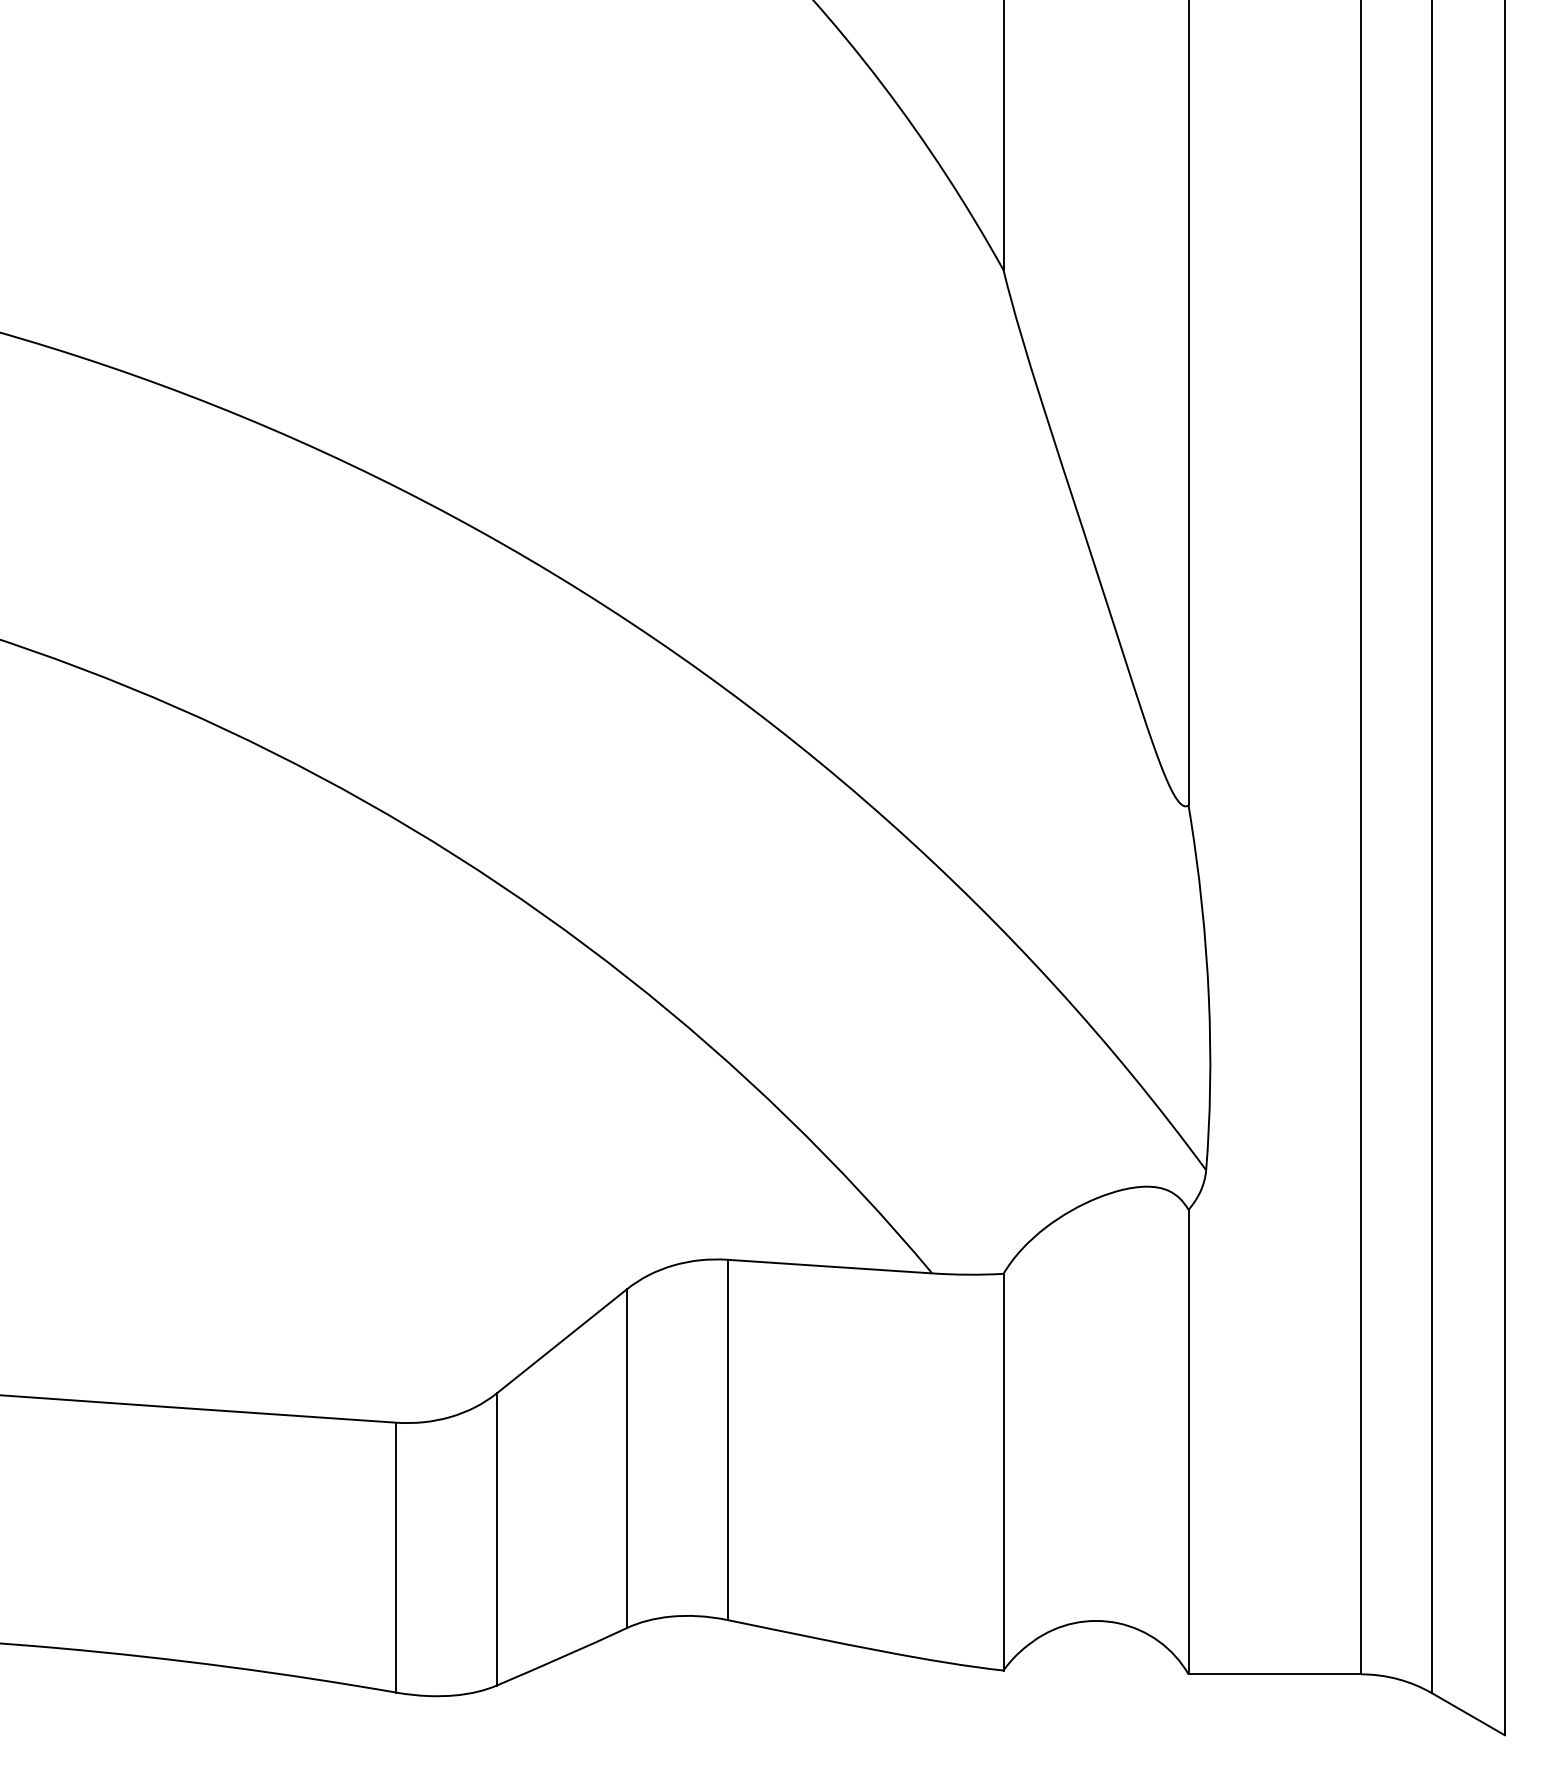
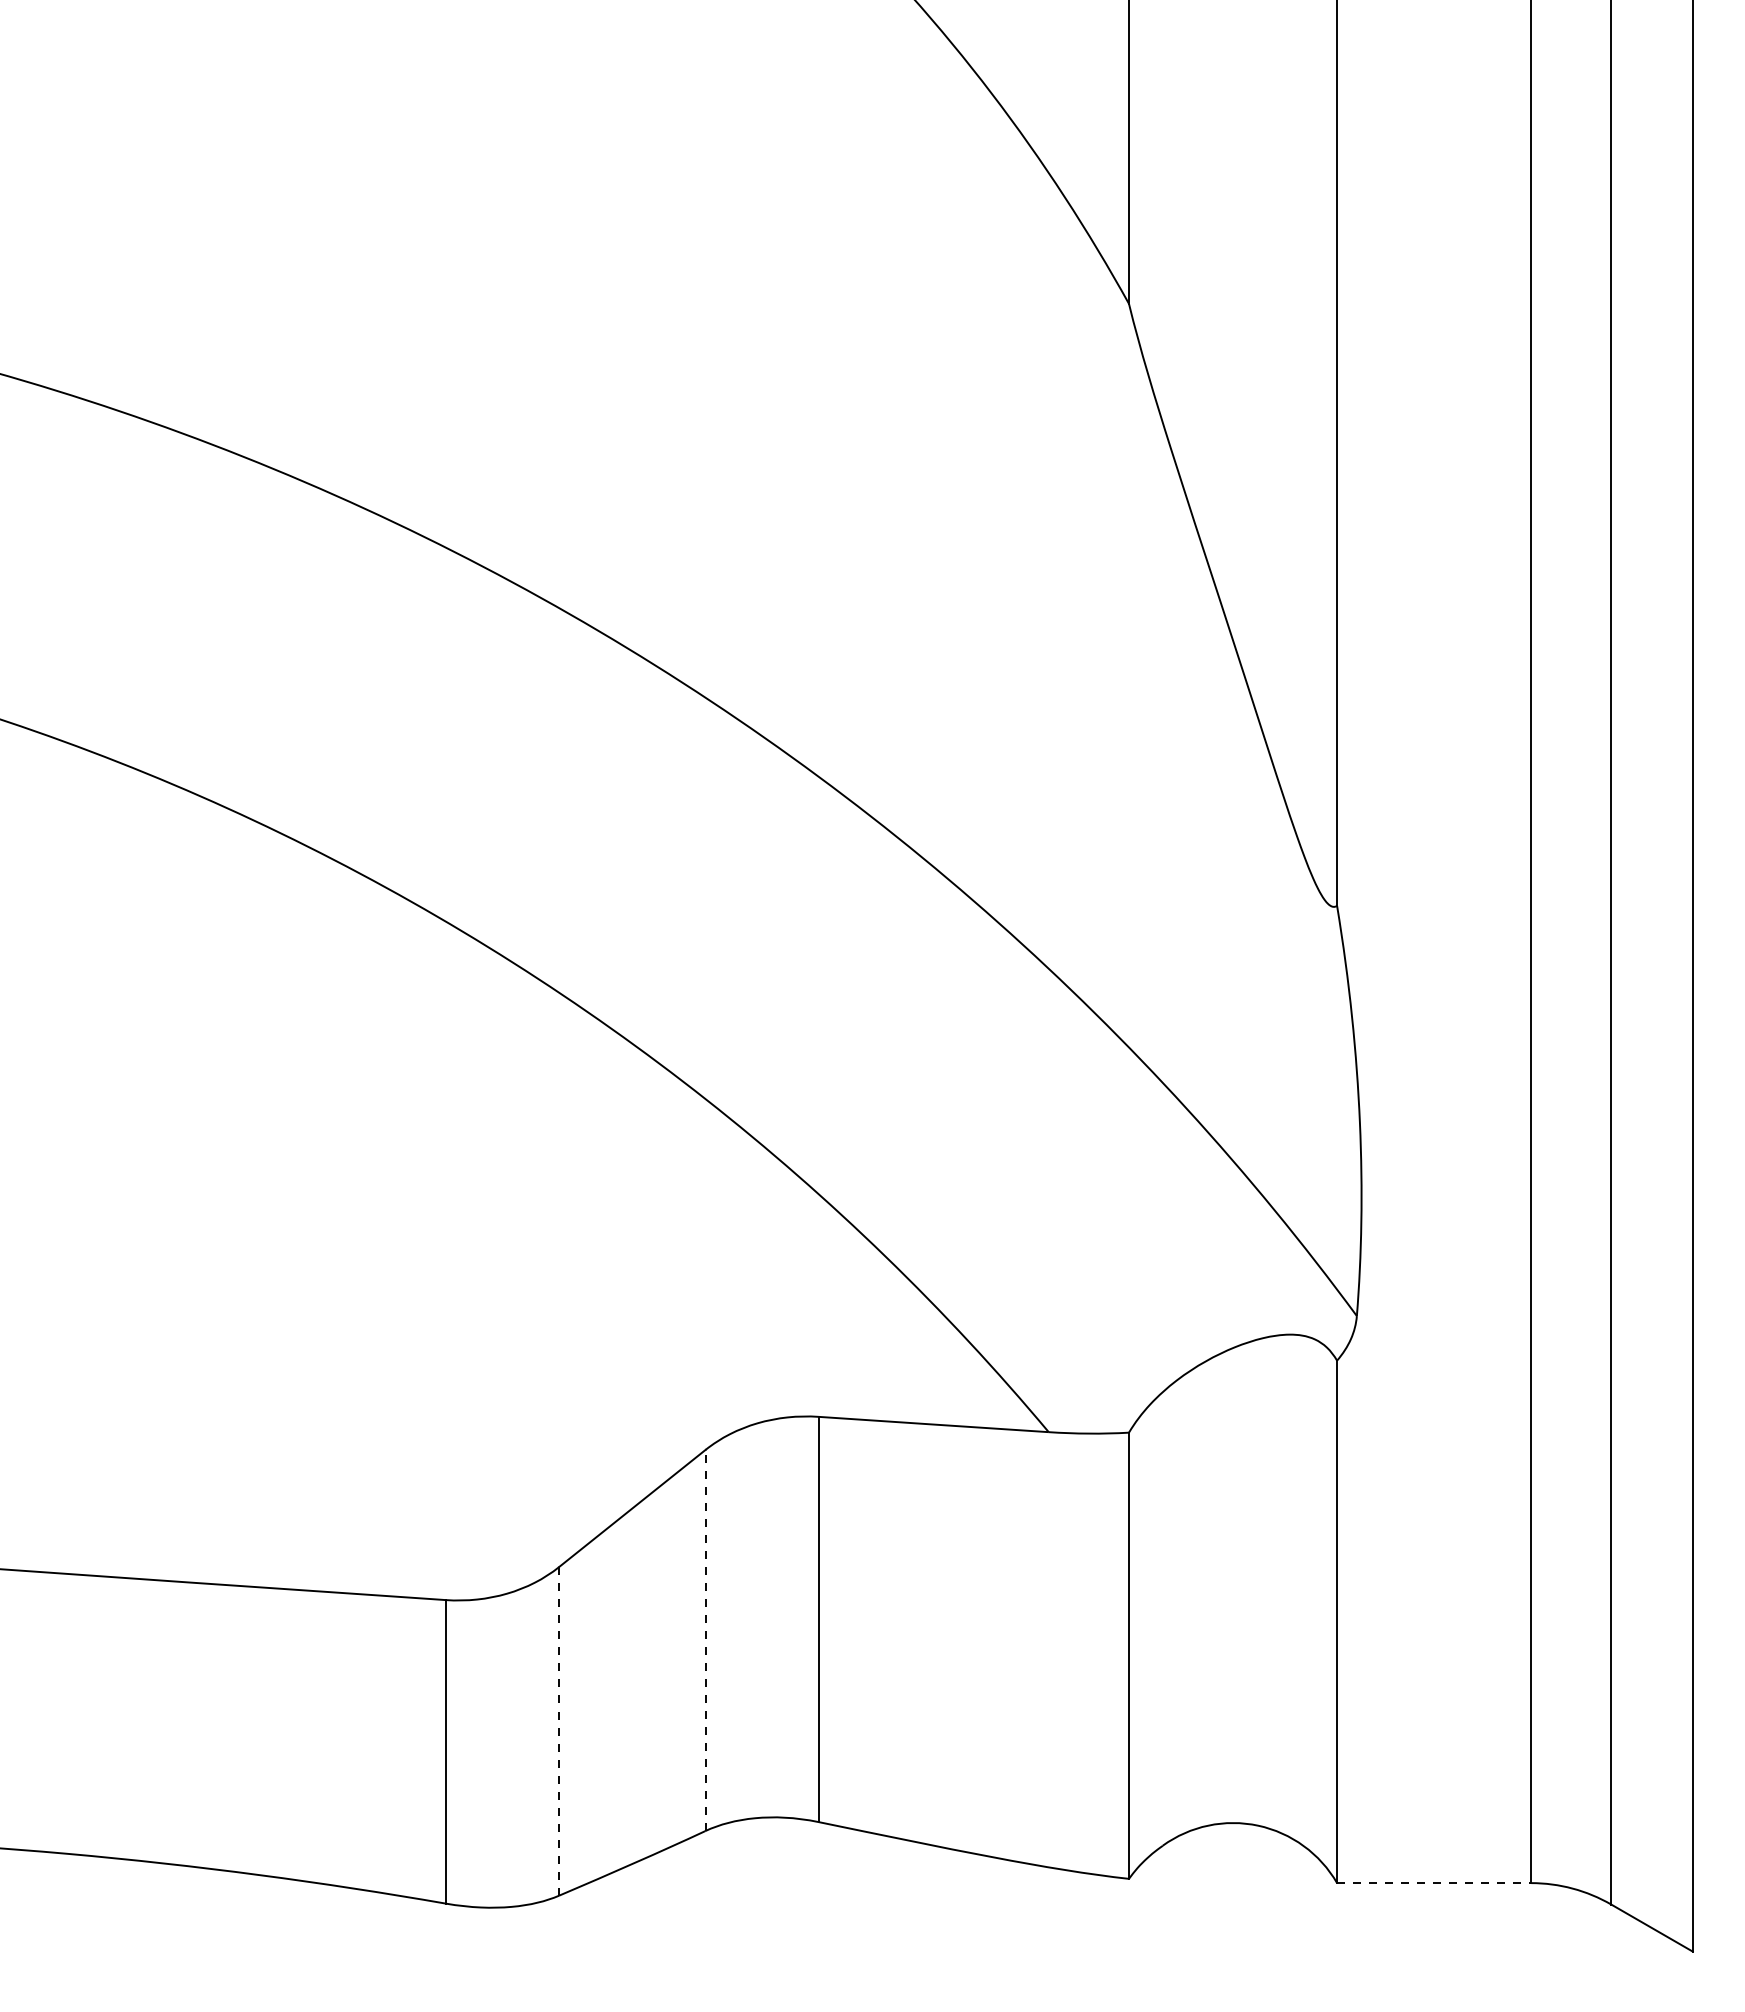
line: (627, 1458) -> (705, 1640), solid -> dashed
line: (497, 1538) -> (559, 1730), solid -> dashed
line: (1275, 1674) -> (1434, 1883), solid -> dashed

